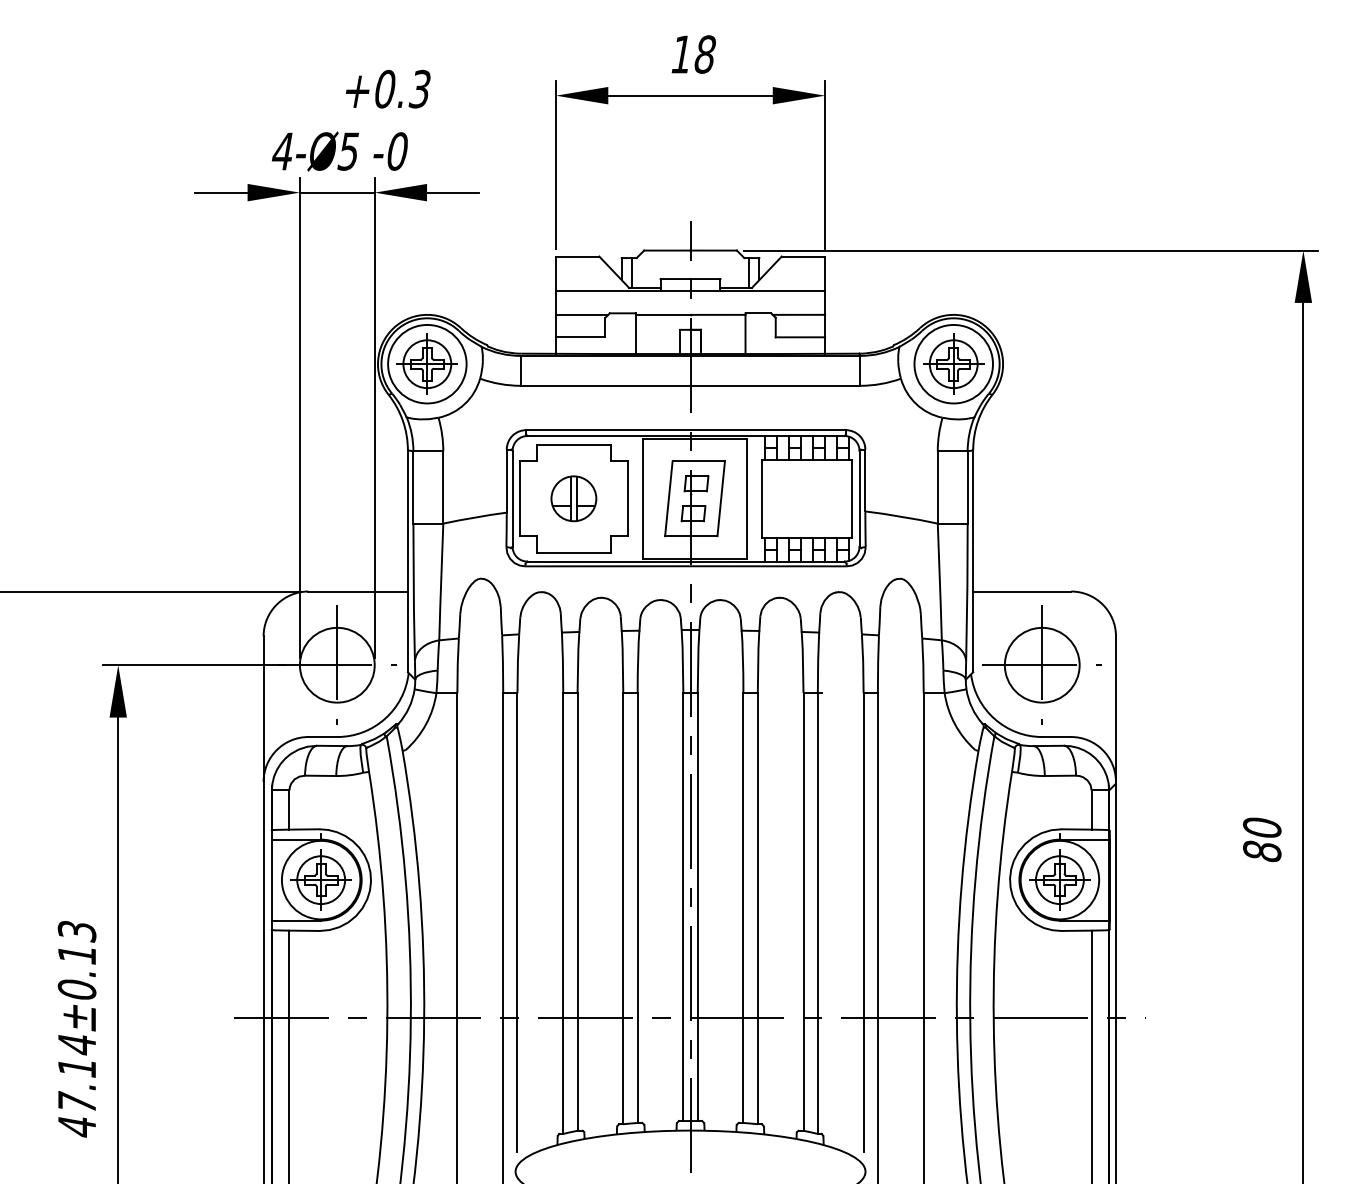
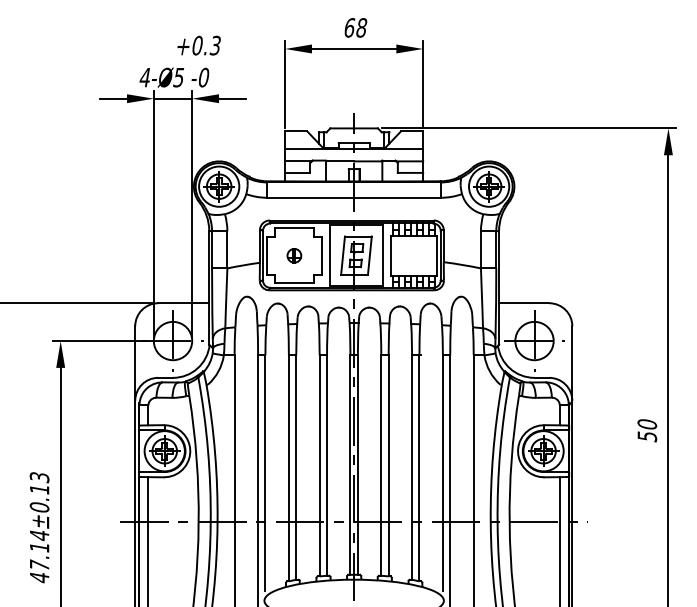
text: (681, 53) -> (349, 27), 18 -> 68
part: (574, 498) -> (294, 255), size x0.6
text: (1262, 851) -> (647, 436), 80 -> 50

